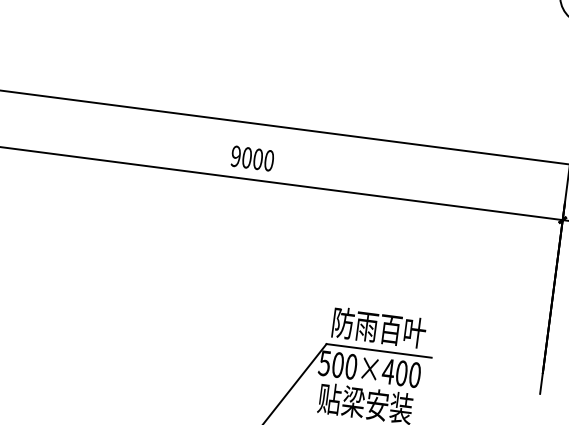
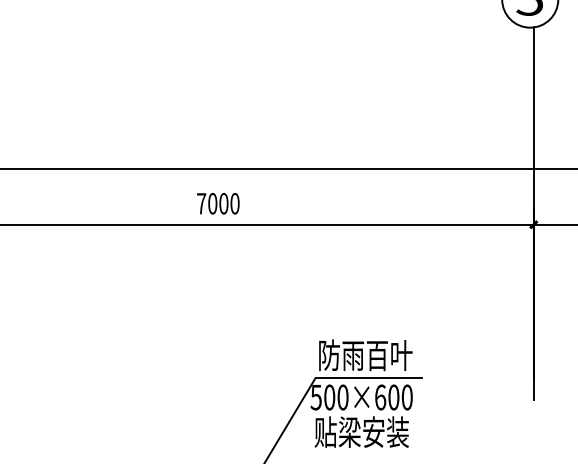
text: (235, 156) -> (201, 203), 9000 -> 7000
text: (388, 371) -> (380, 397), 500×400 -> 500×600

